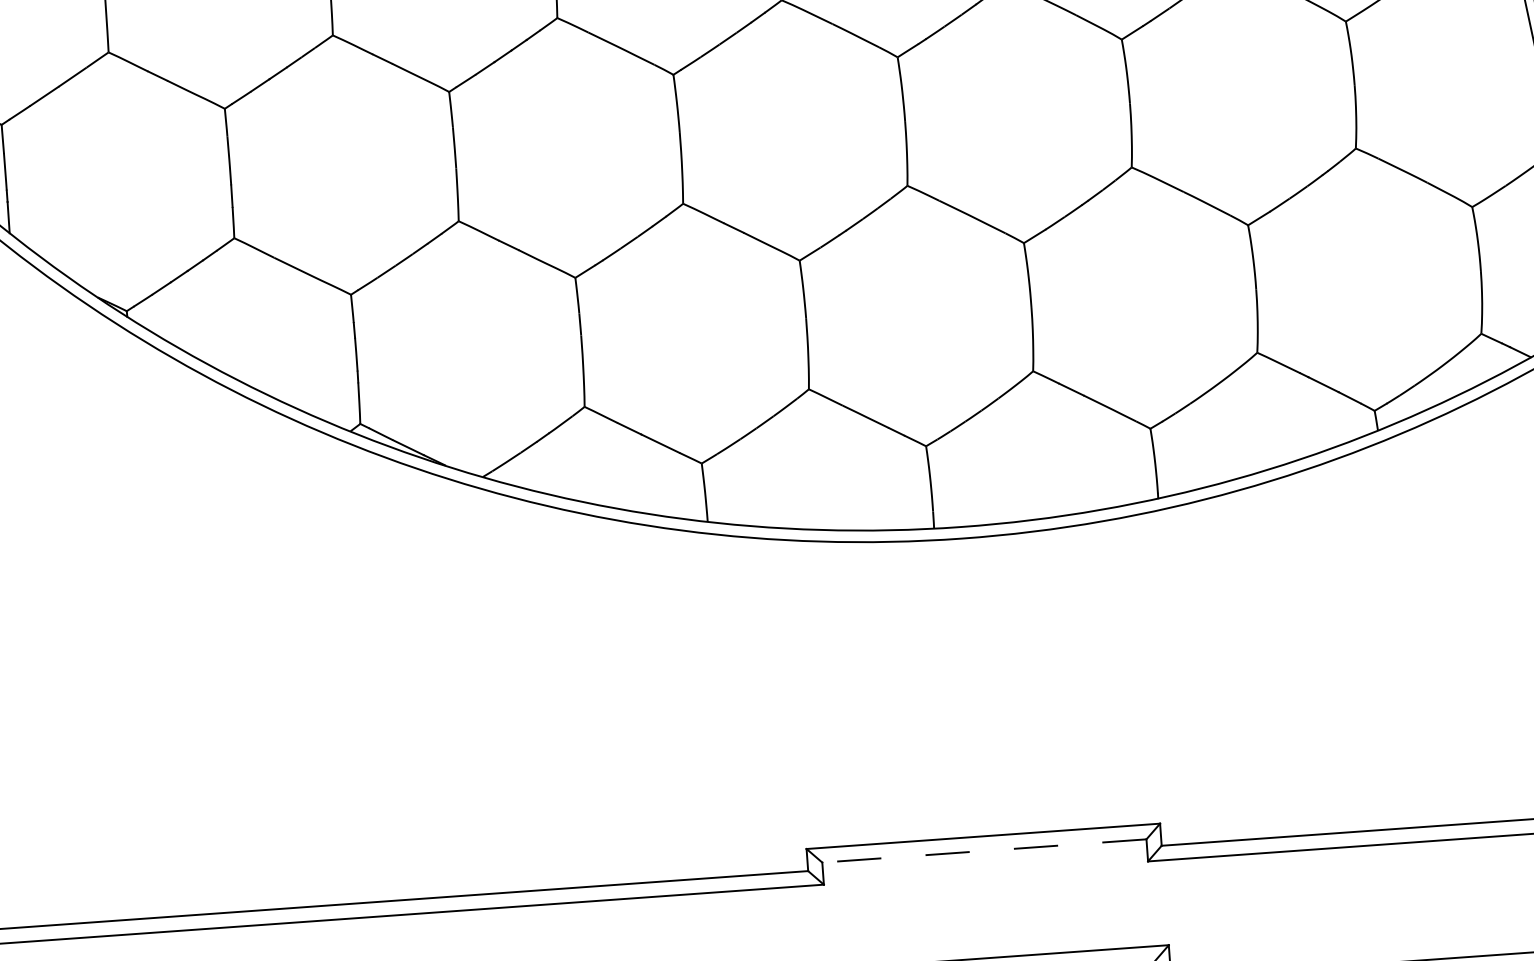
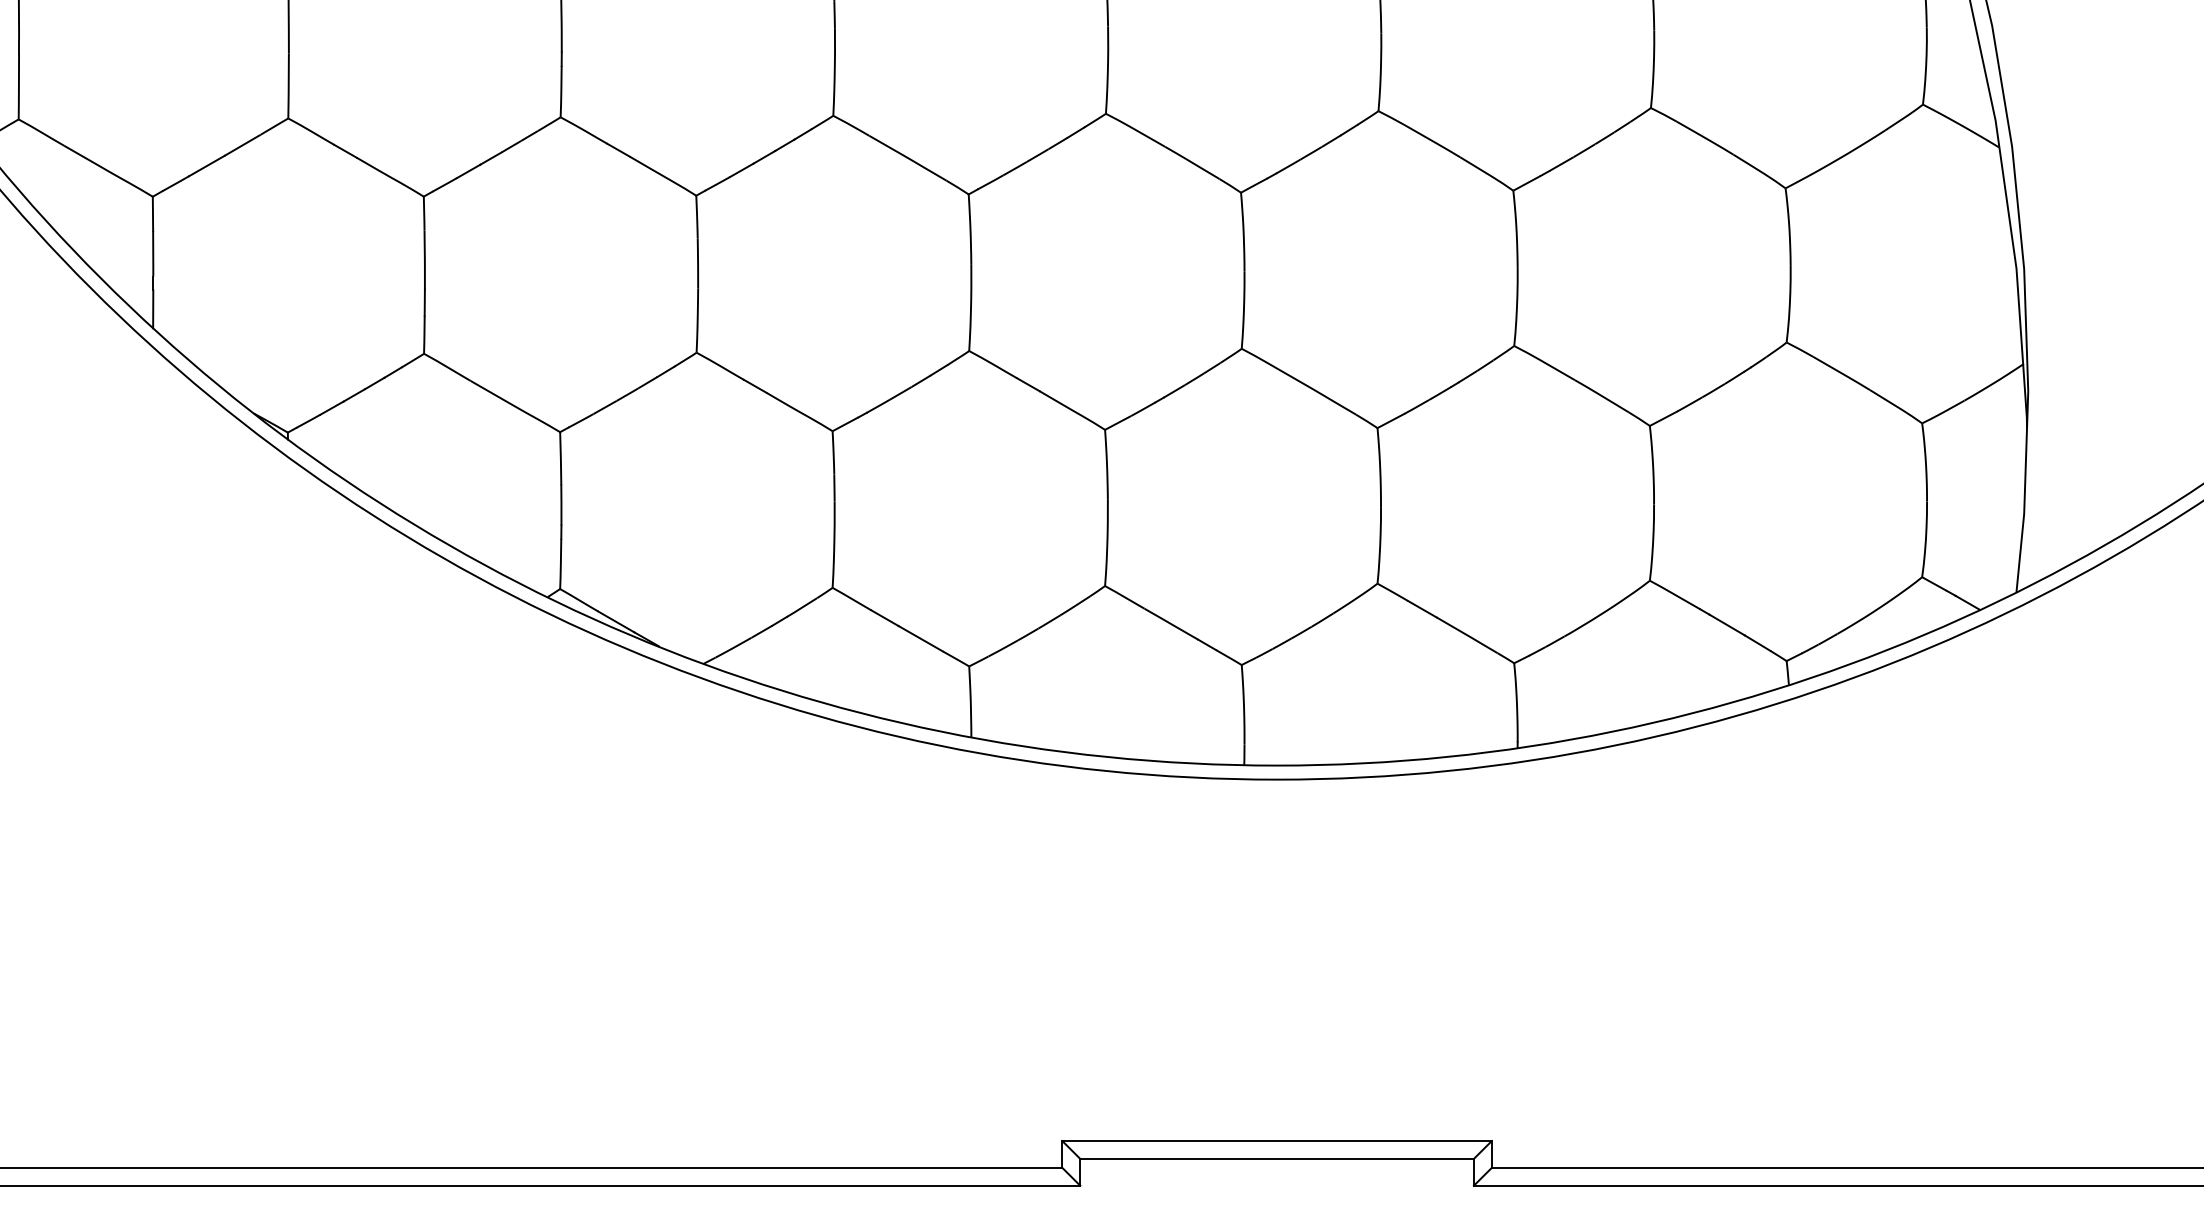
line: (984, 850) -> (1277, 1158), dashed -> solid

